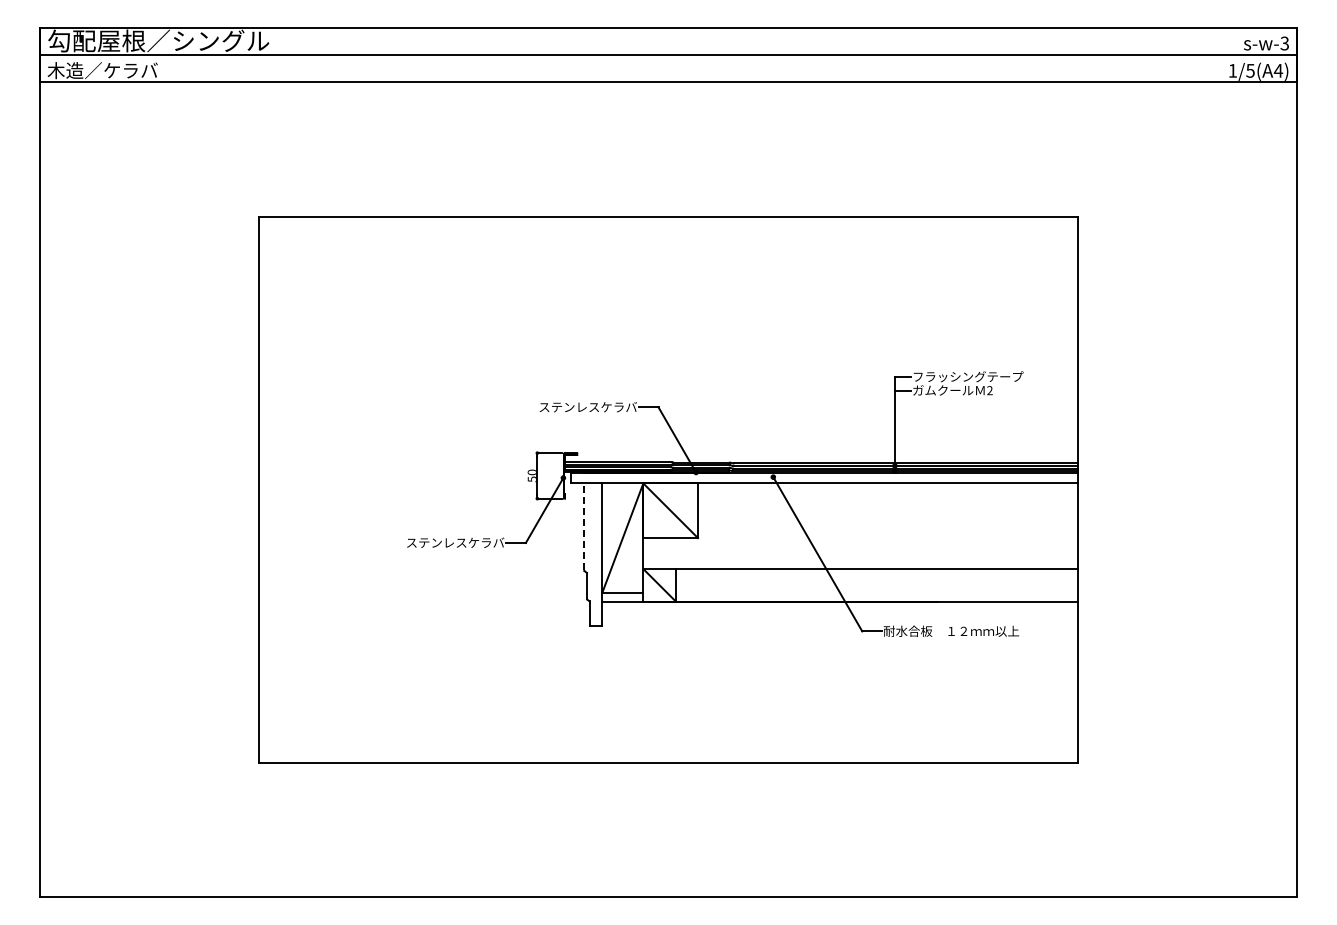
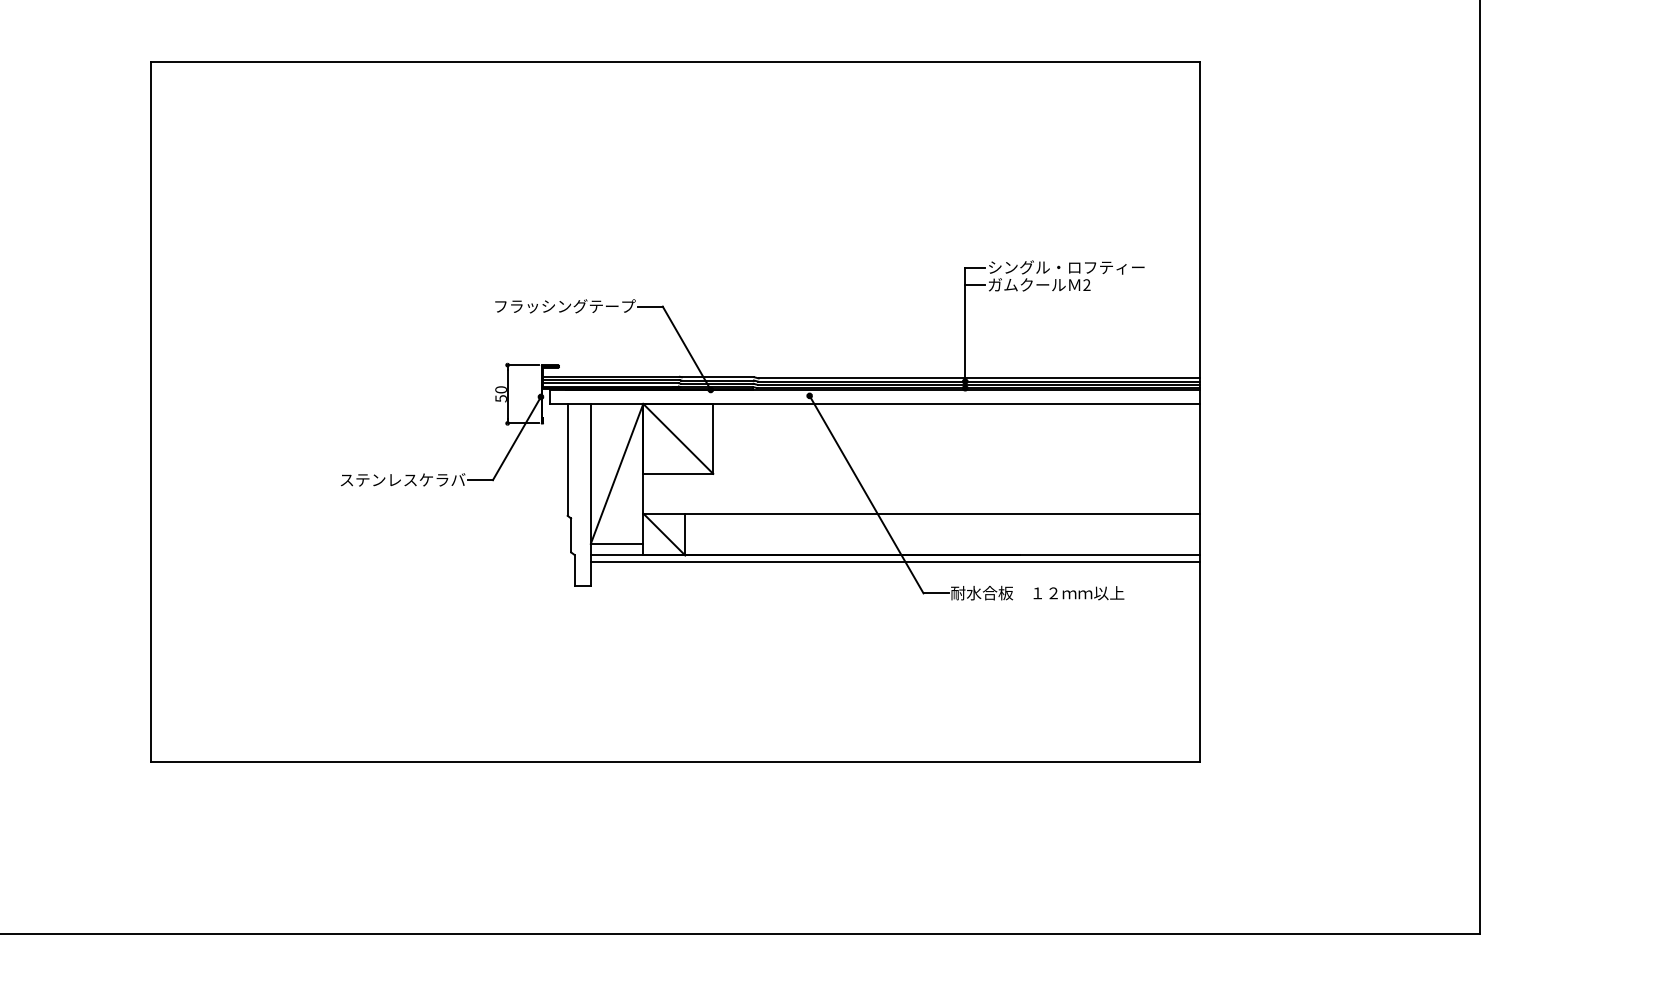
text: (973, 376) -> (1065, 267), フラッシングテープ -> シングル・ロフティー
text: (582, 406) -> (565, 305), ステンレスケラバ -> フラッシングテープ
line: (584, 526) -> (567, 459), dashed -> solid
line: (840, 607) -> (895, 562), added

